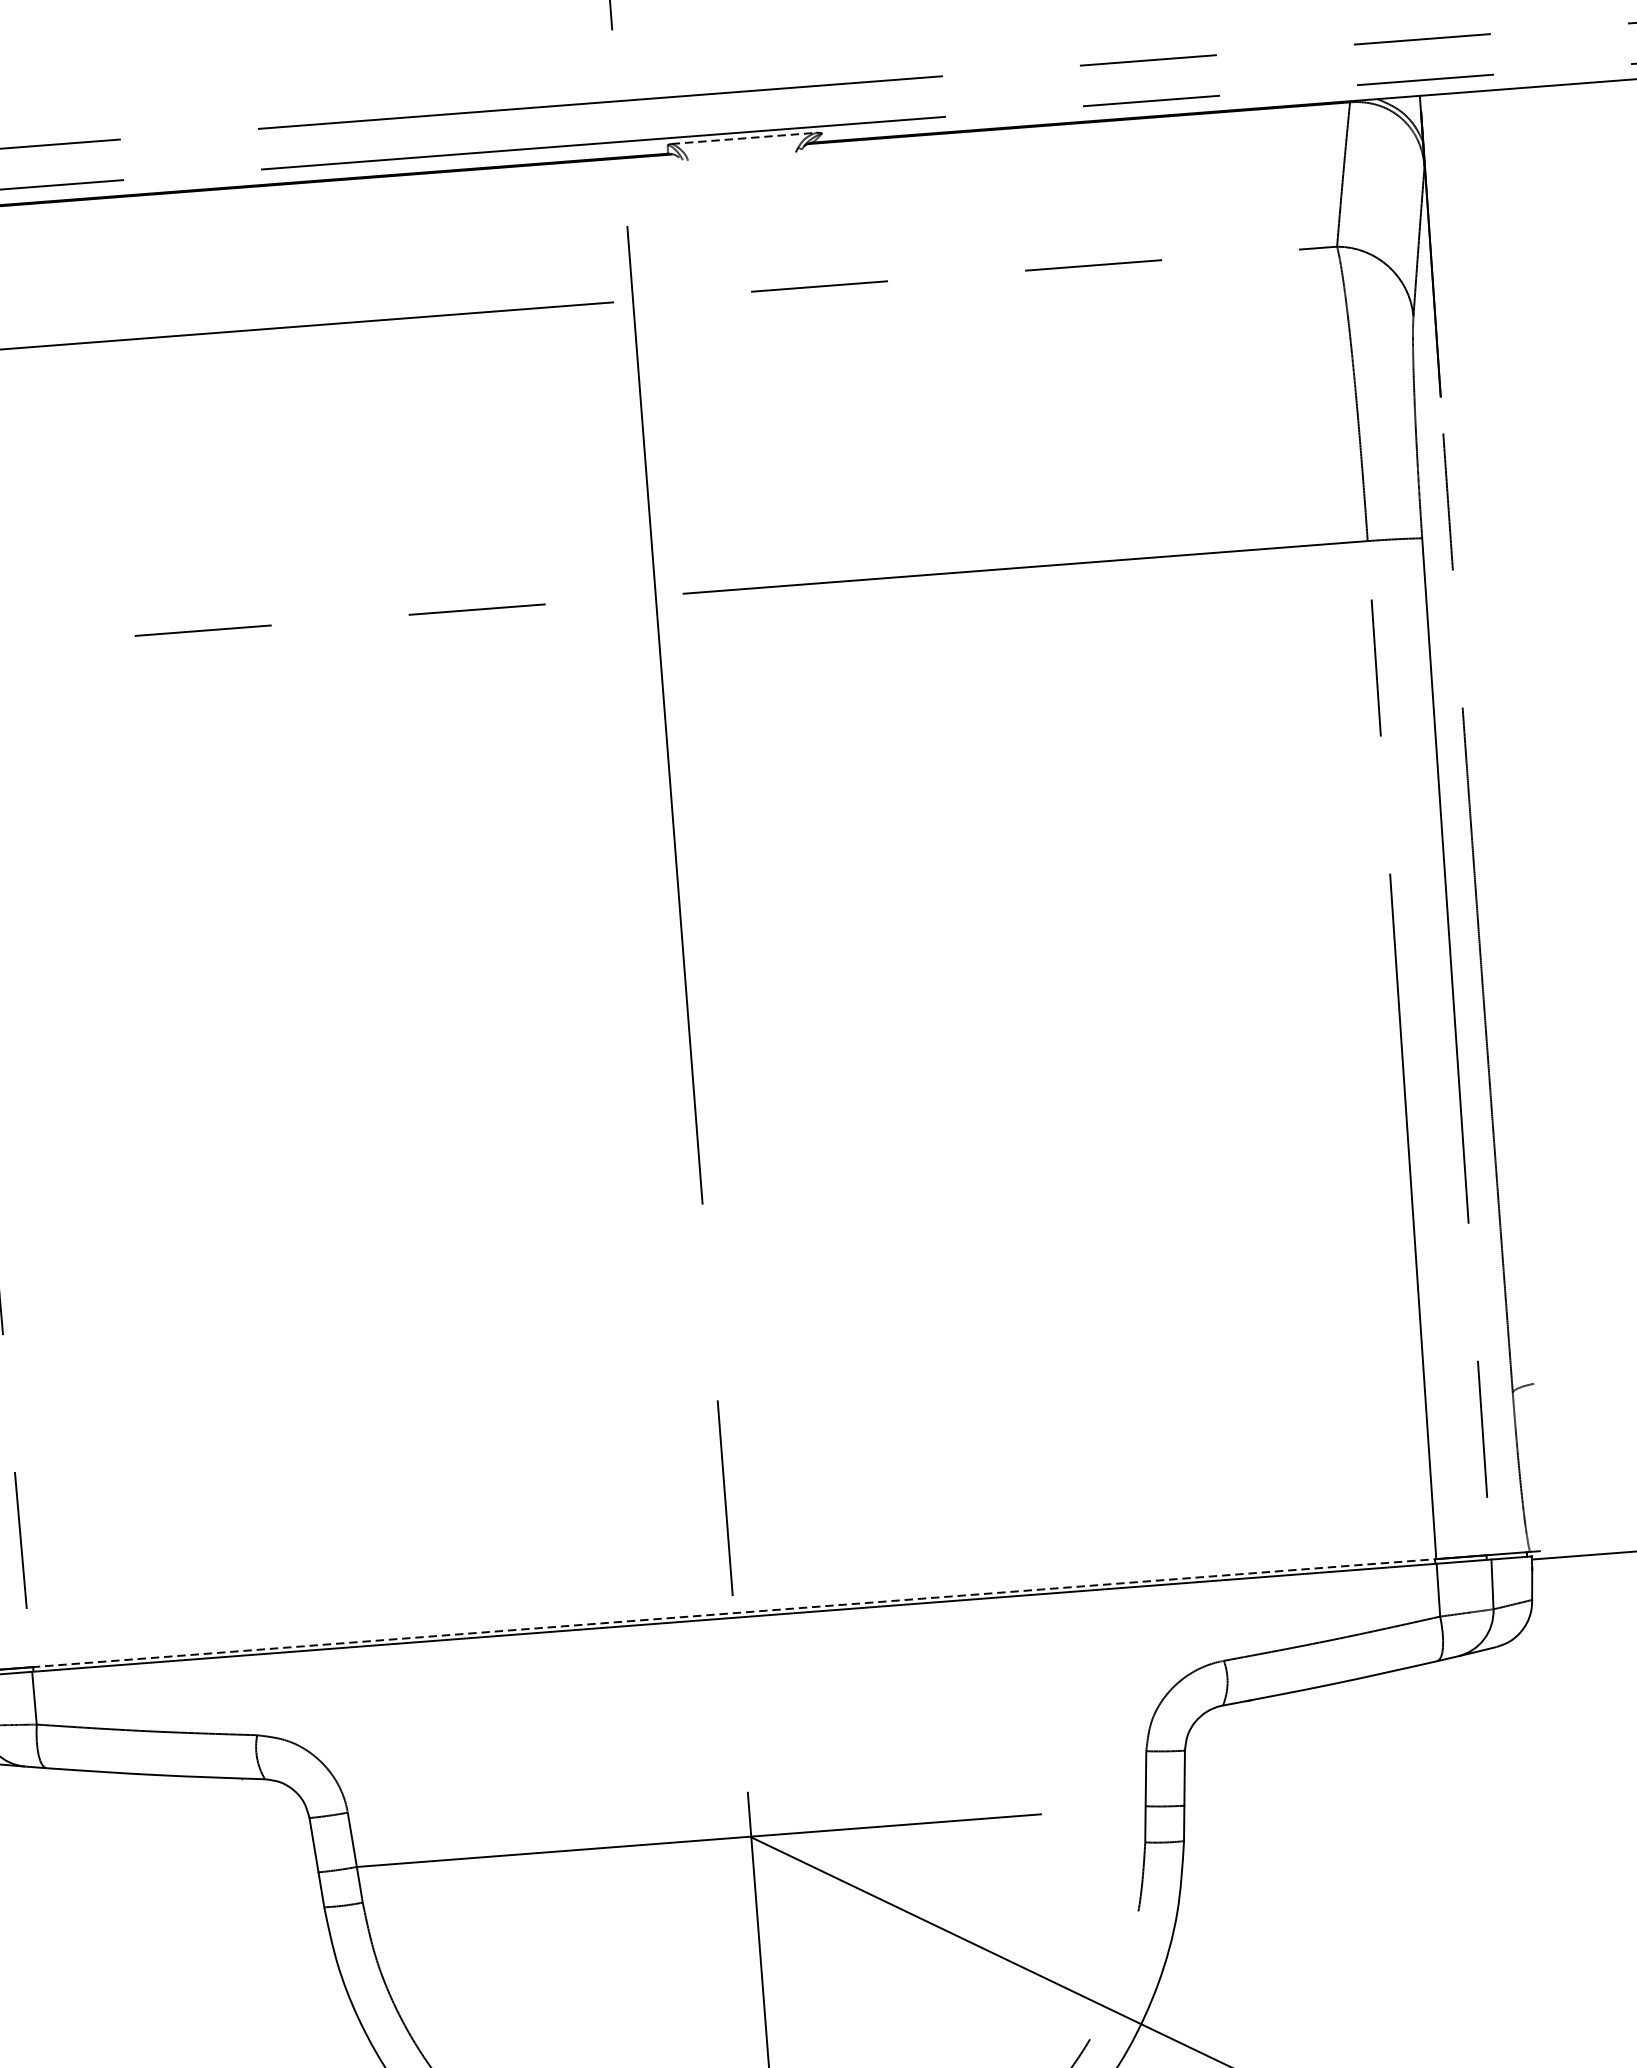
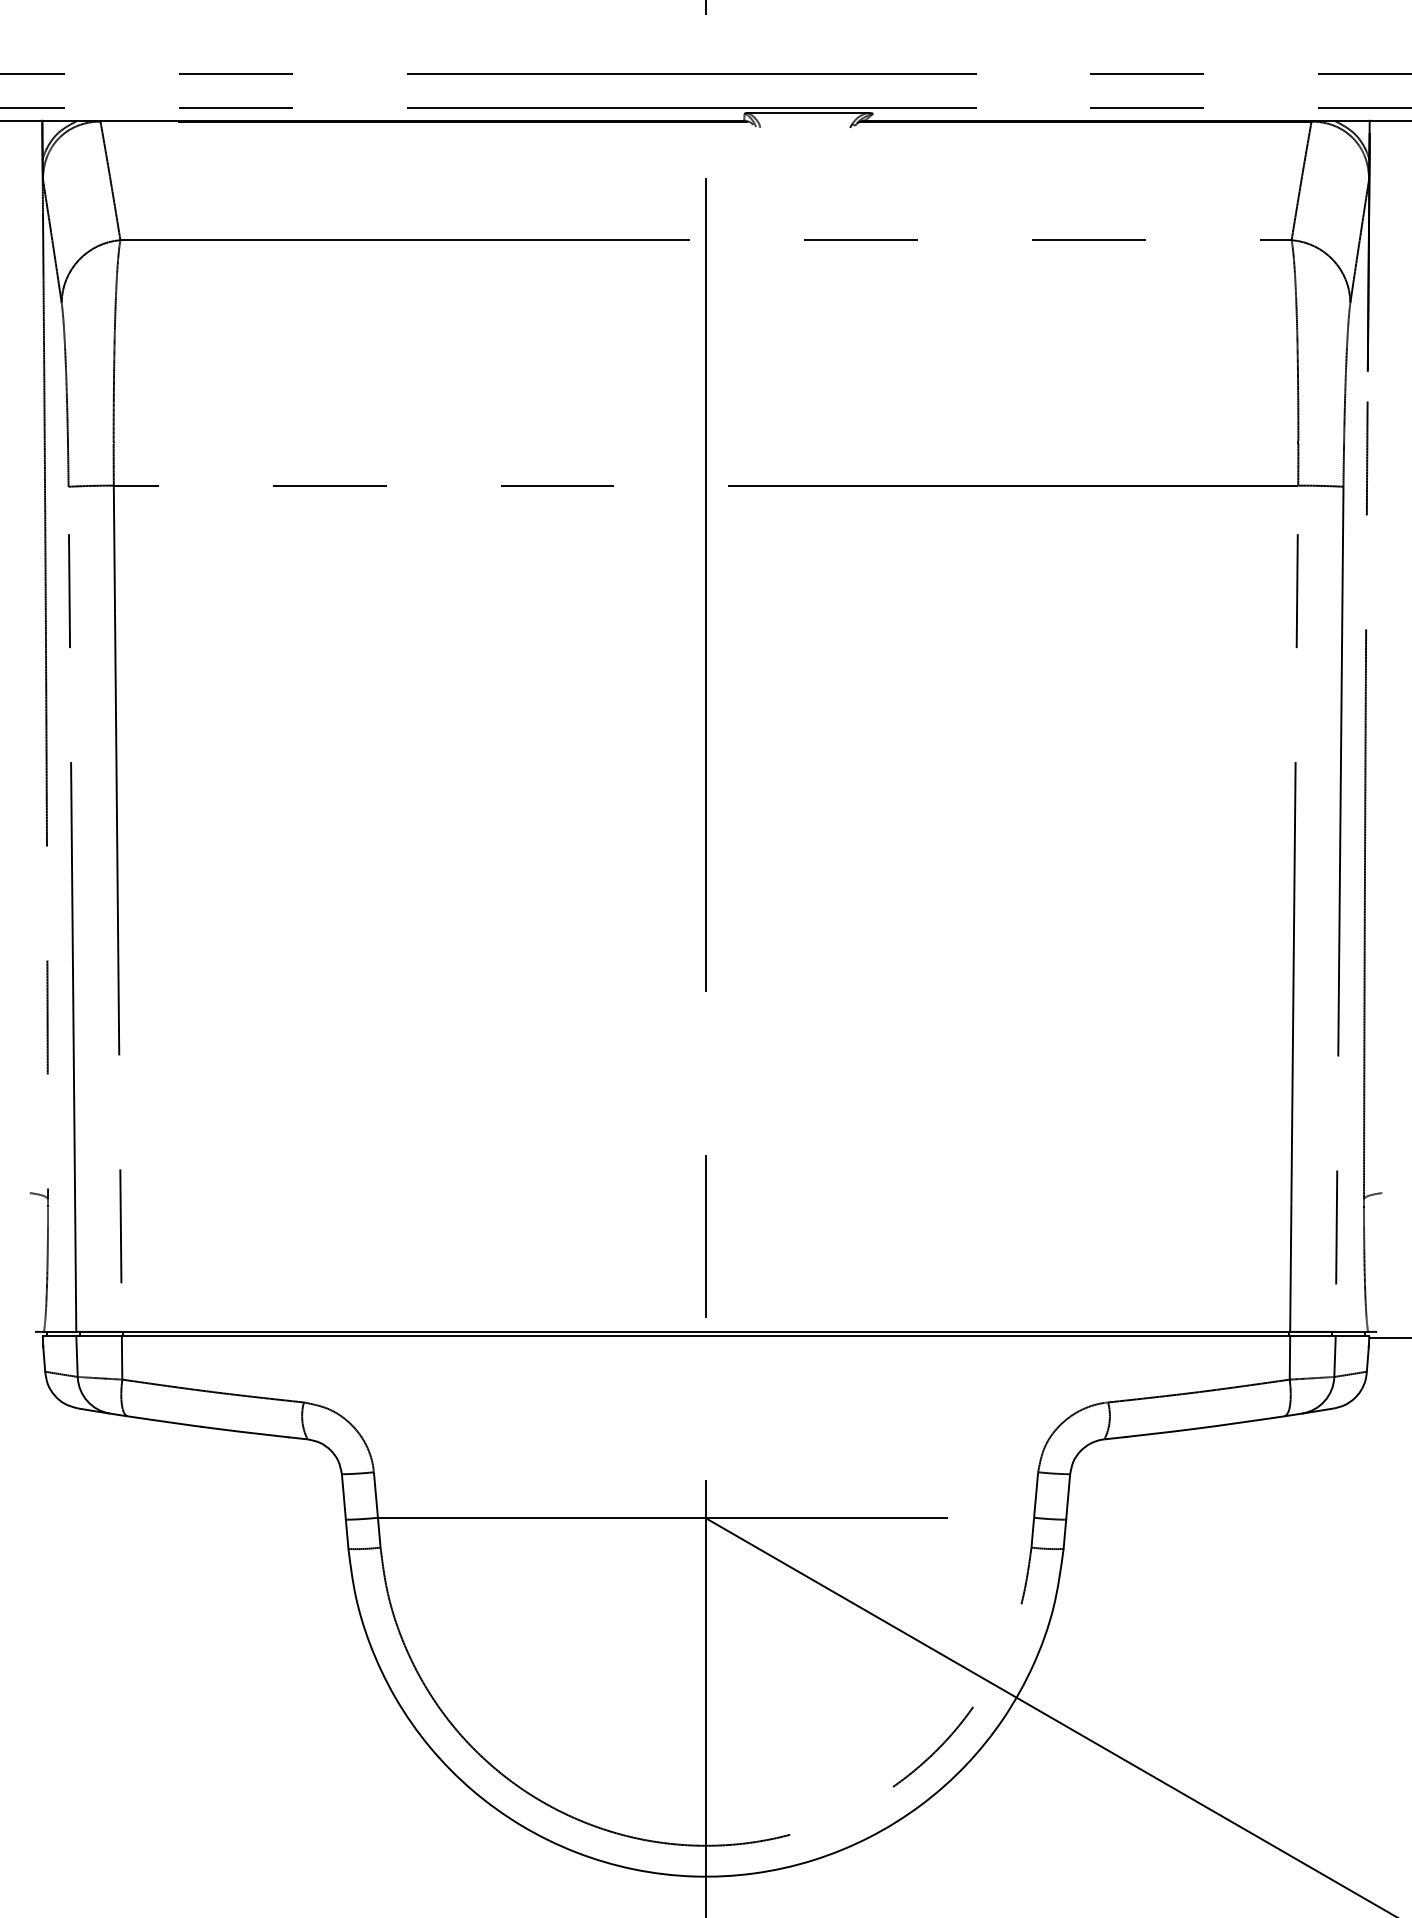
line: (744, 137) -> (808, 112), dashed -> solid
line: (734, 1612) -> (706, 1331), dashed -> solid

